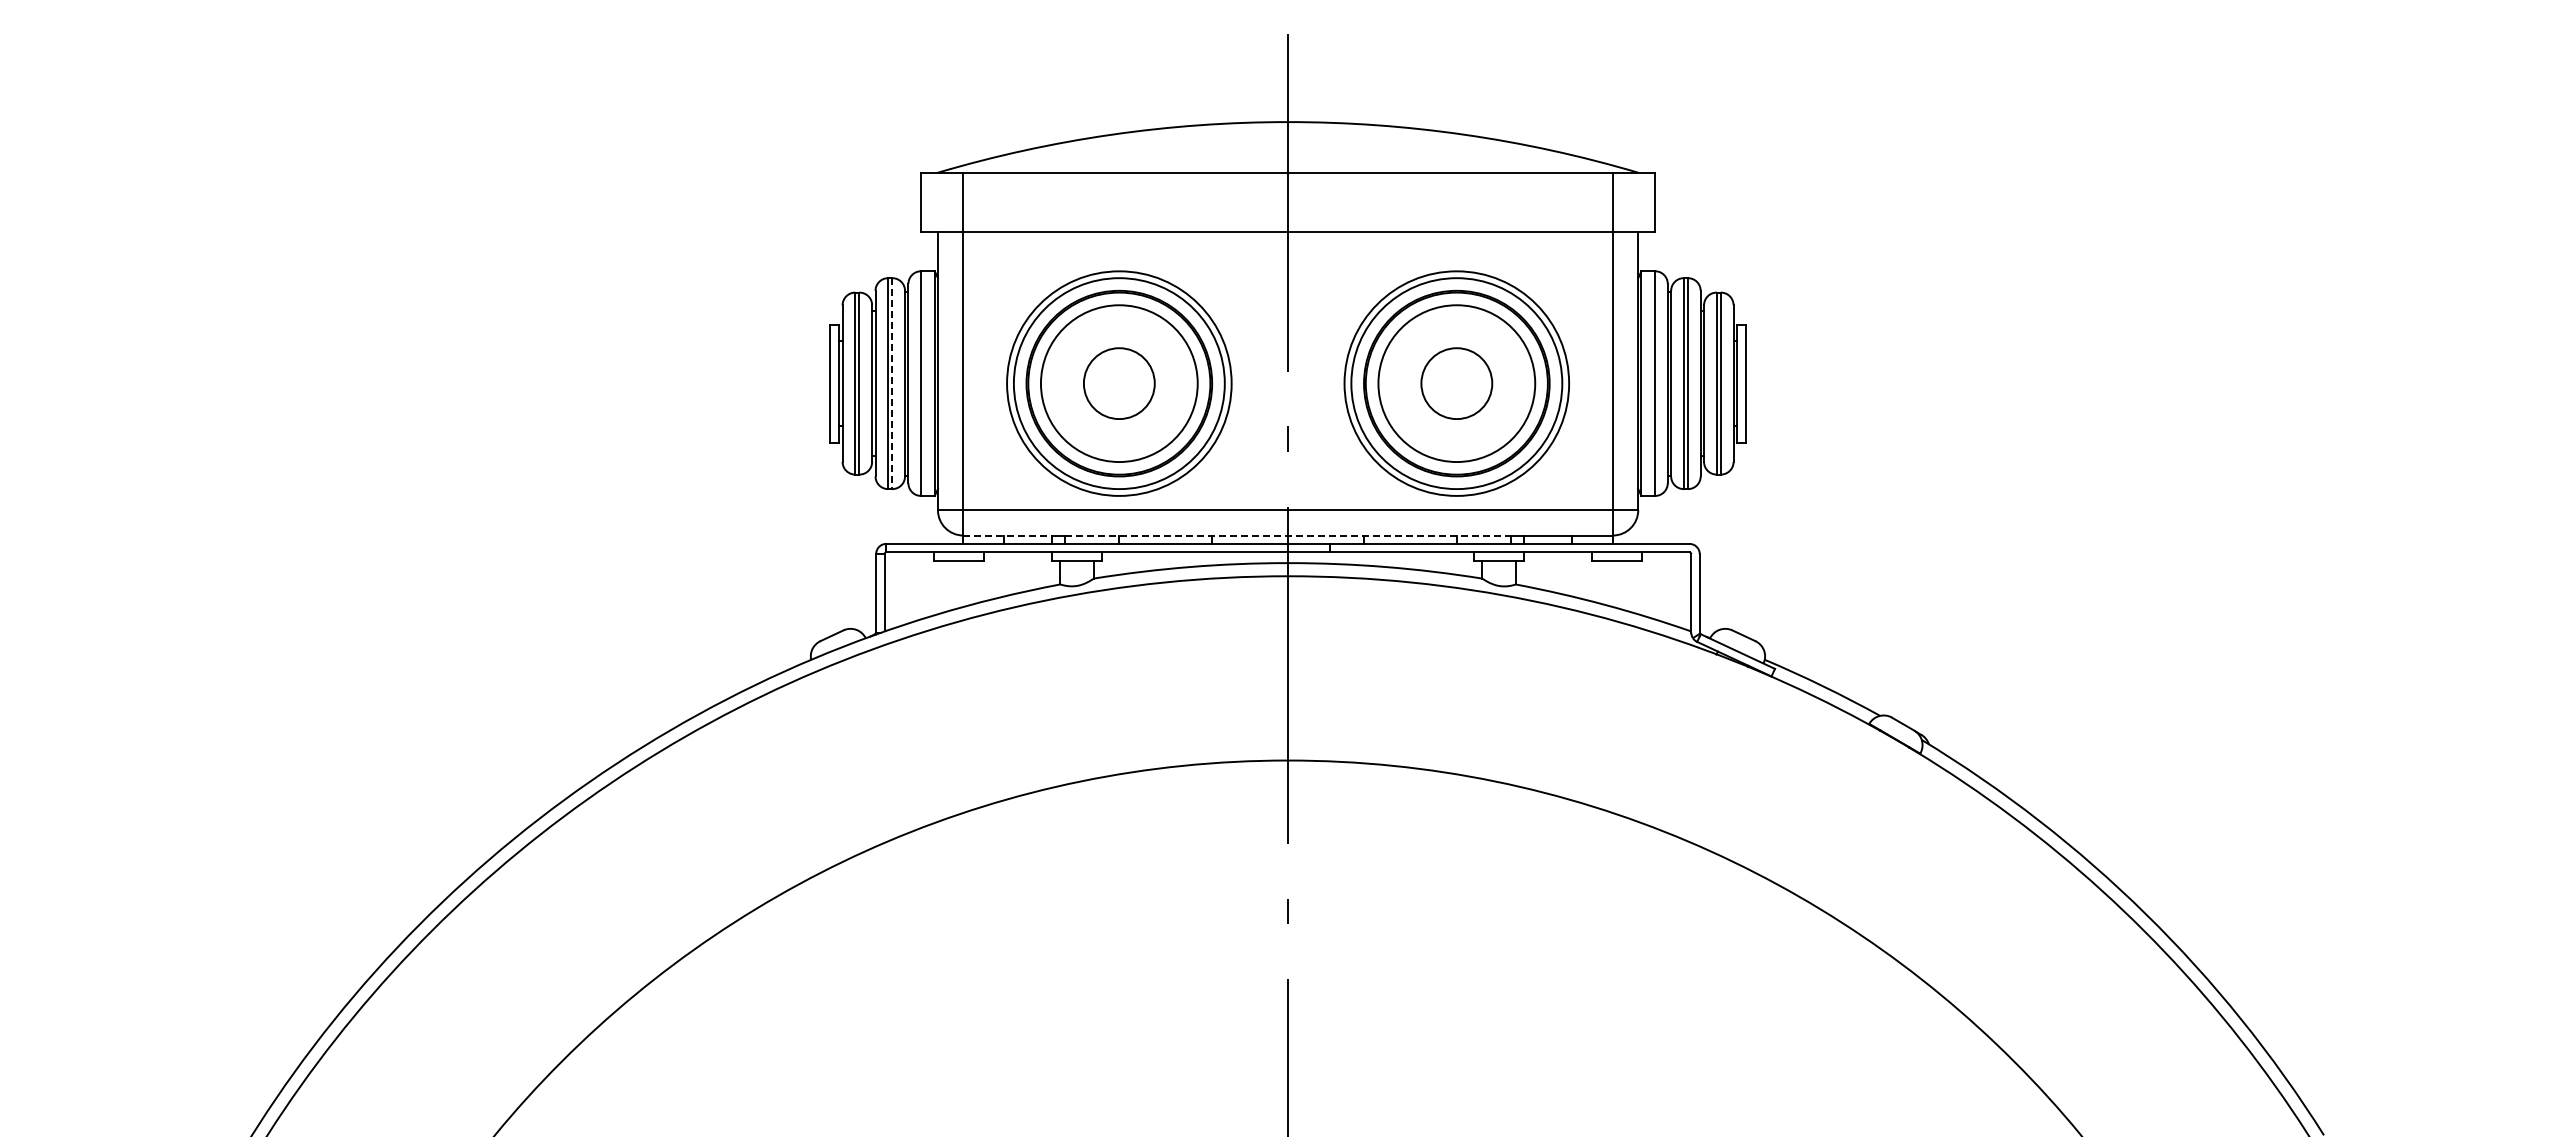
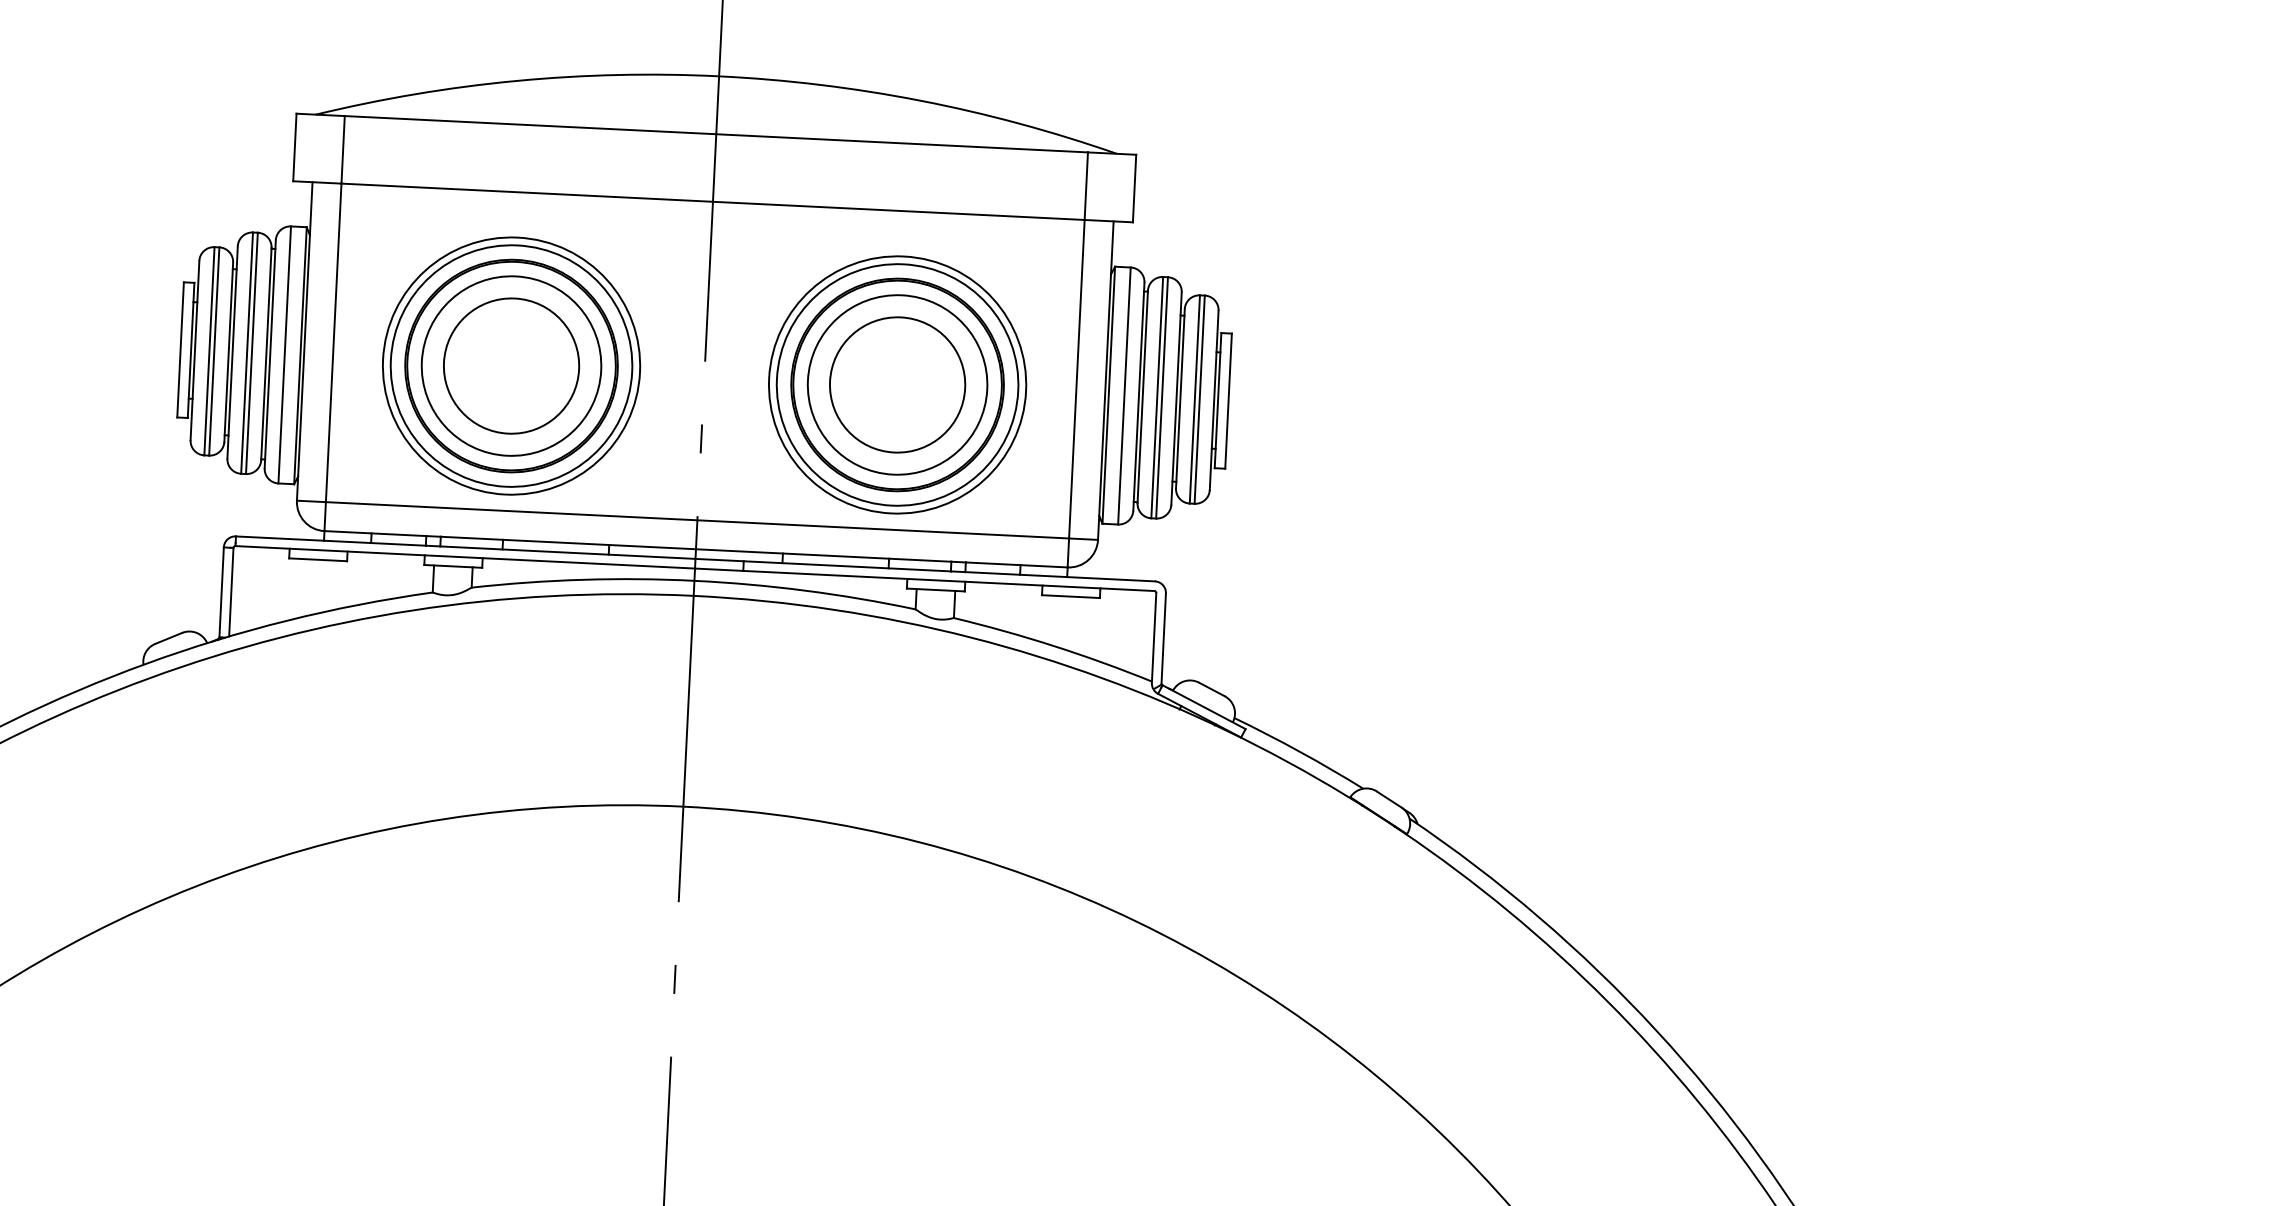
circle: (1119, 383) -> (511, 365), size x1.67
circle: (1456, 383) -> (897, 384), size x1.67
line: (892, 384) -> (251, 354), dashed -> solid
line: (1007, 535) -> (375, 533), dashed -> solid
line: (1288, 535) -> (696, 549), dashed -> solid

